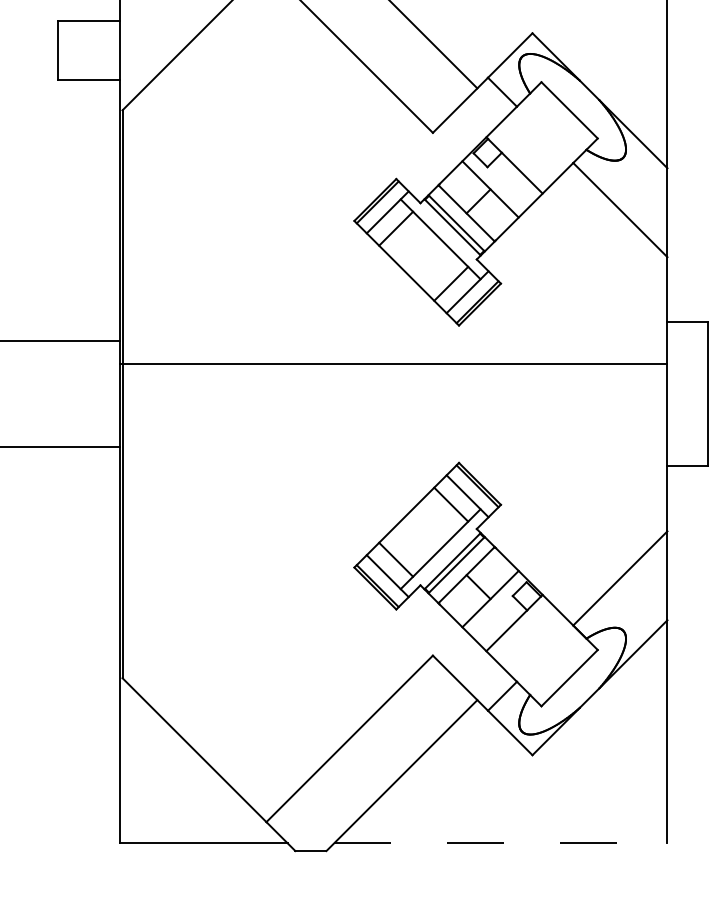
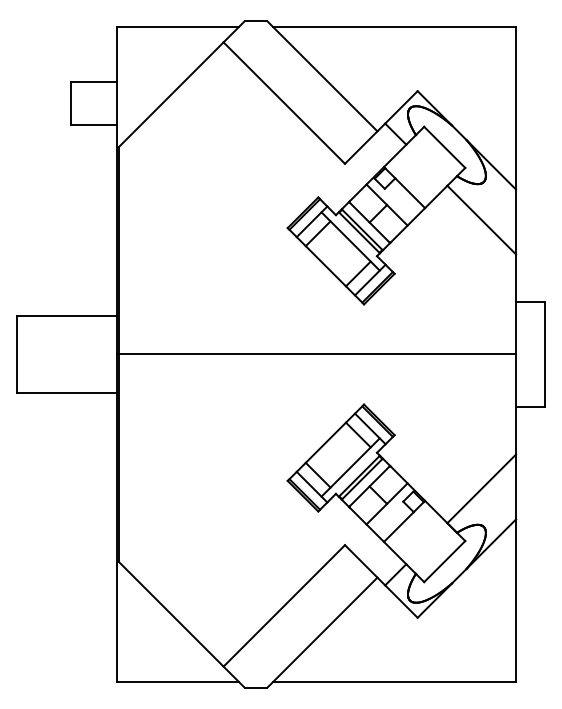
line: (393, 364) -> (316, 354), moved
line: (500, 842) -> (394, 681), dashed -> solid

